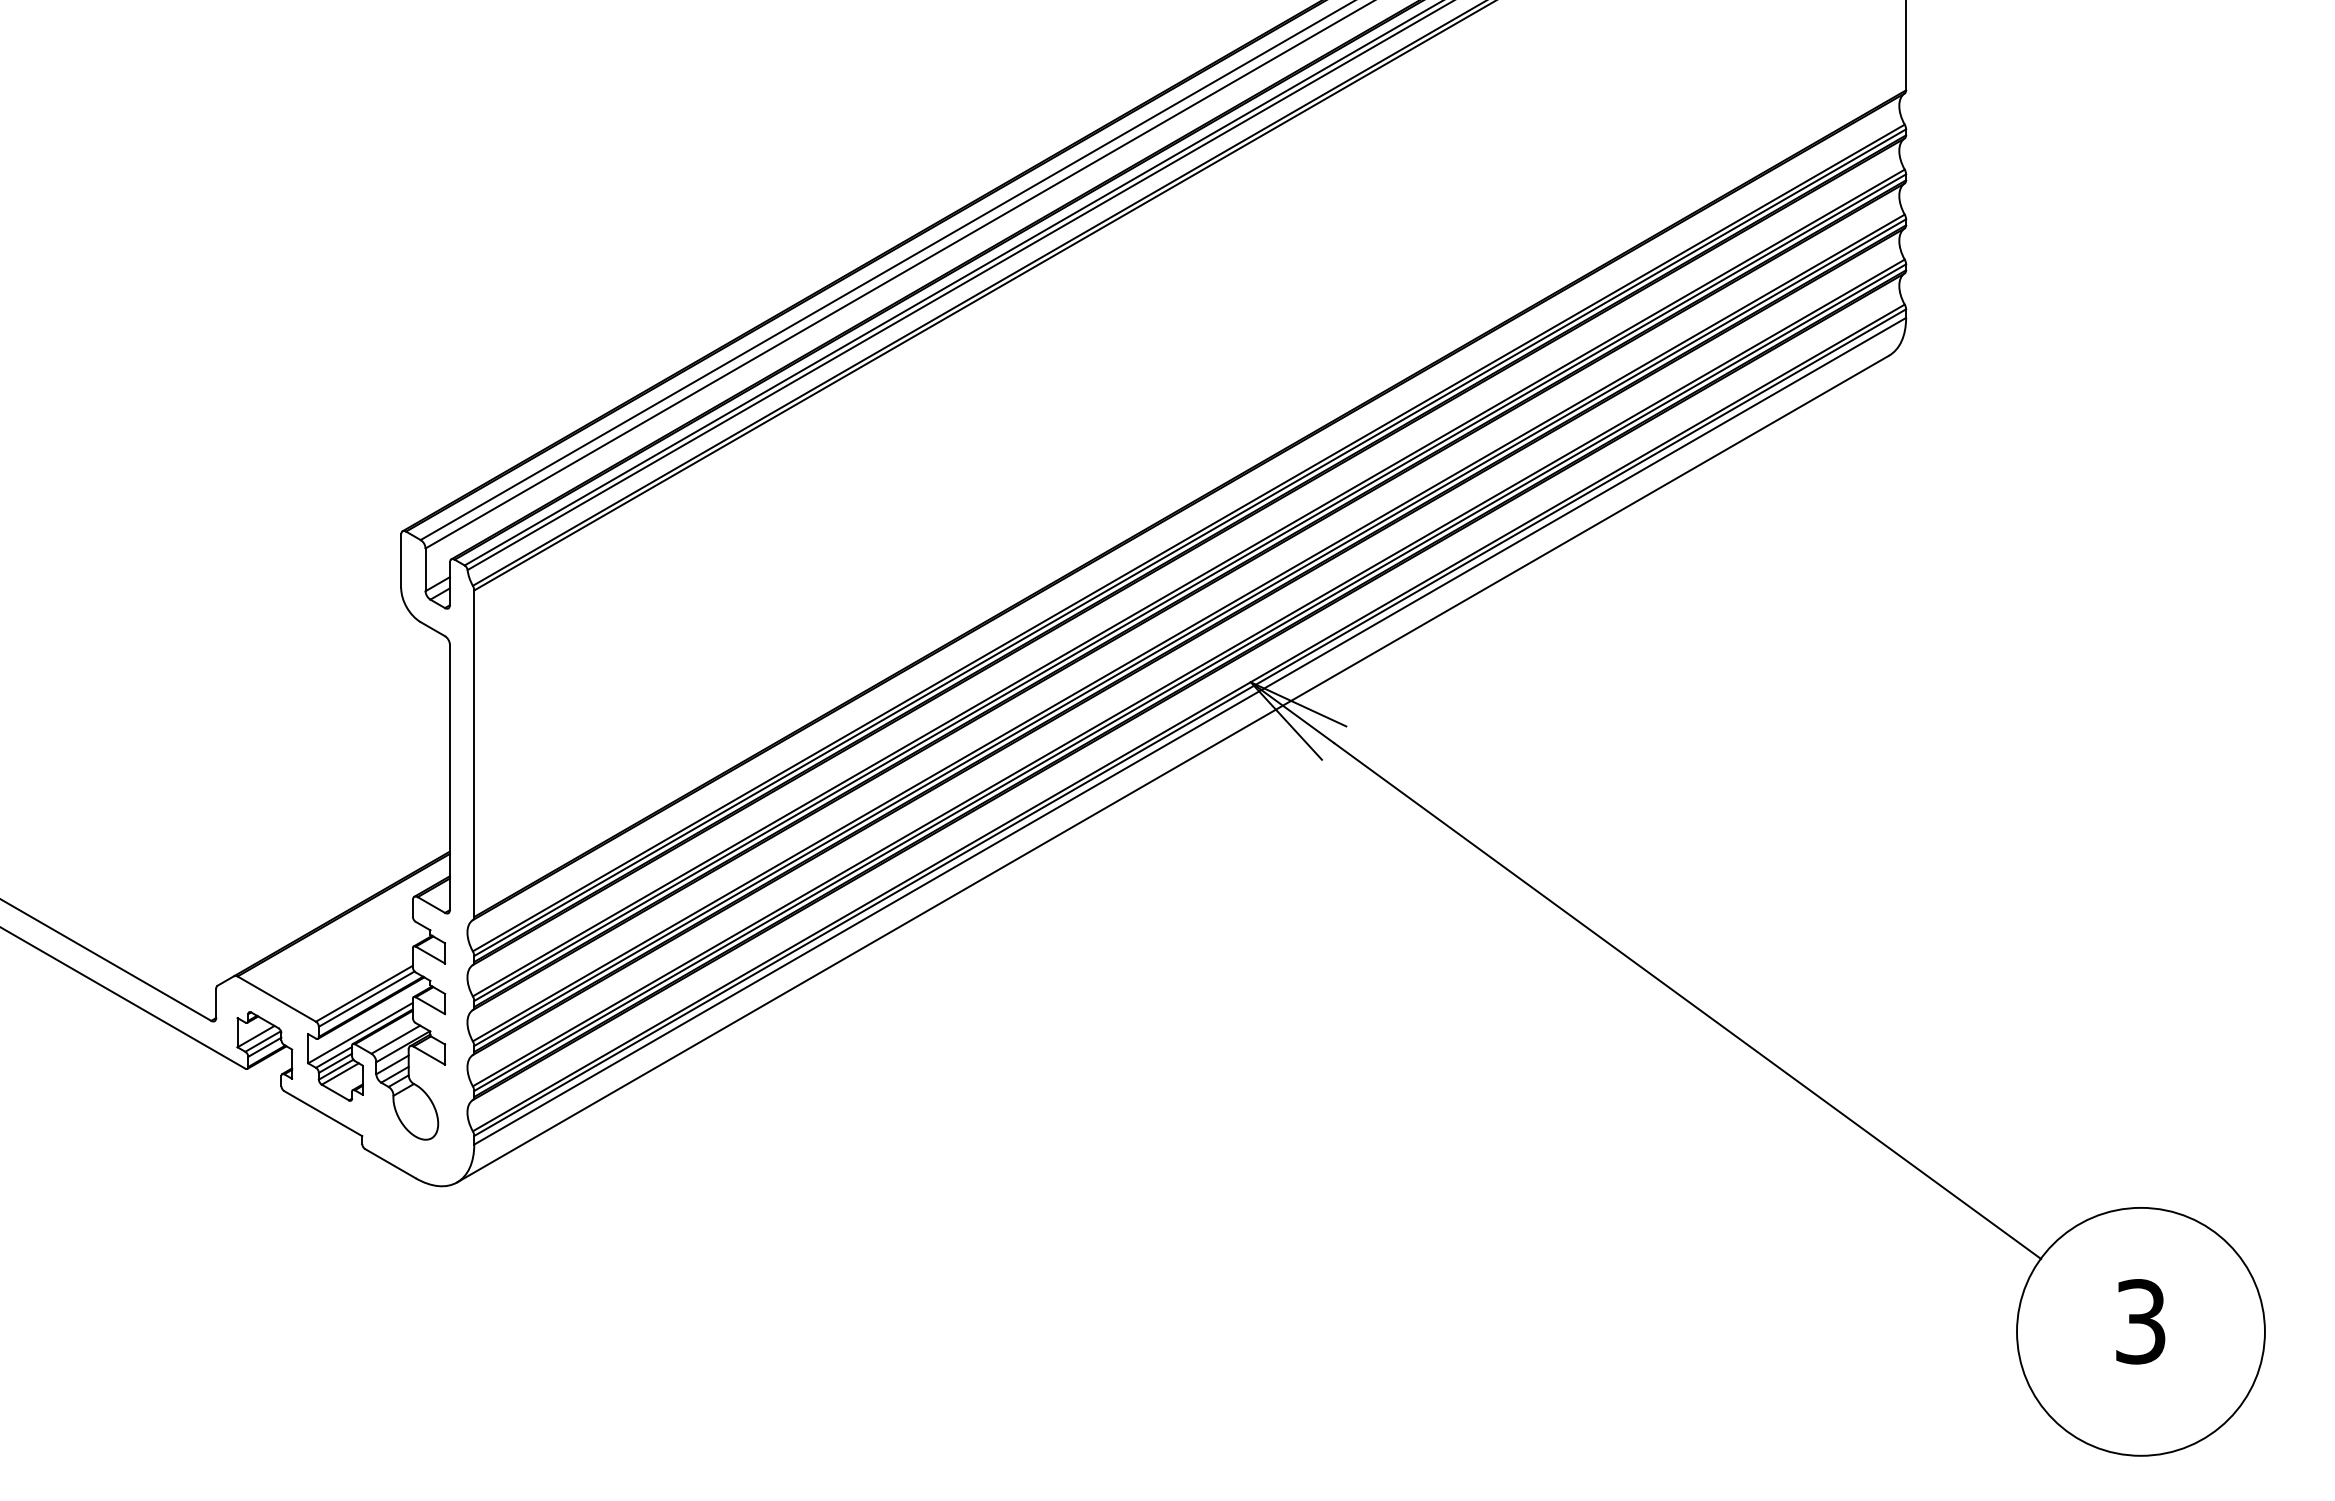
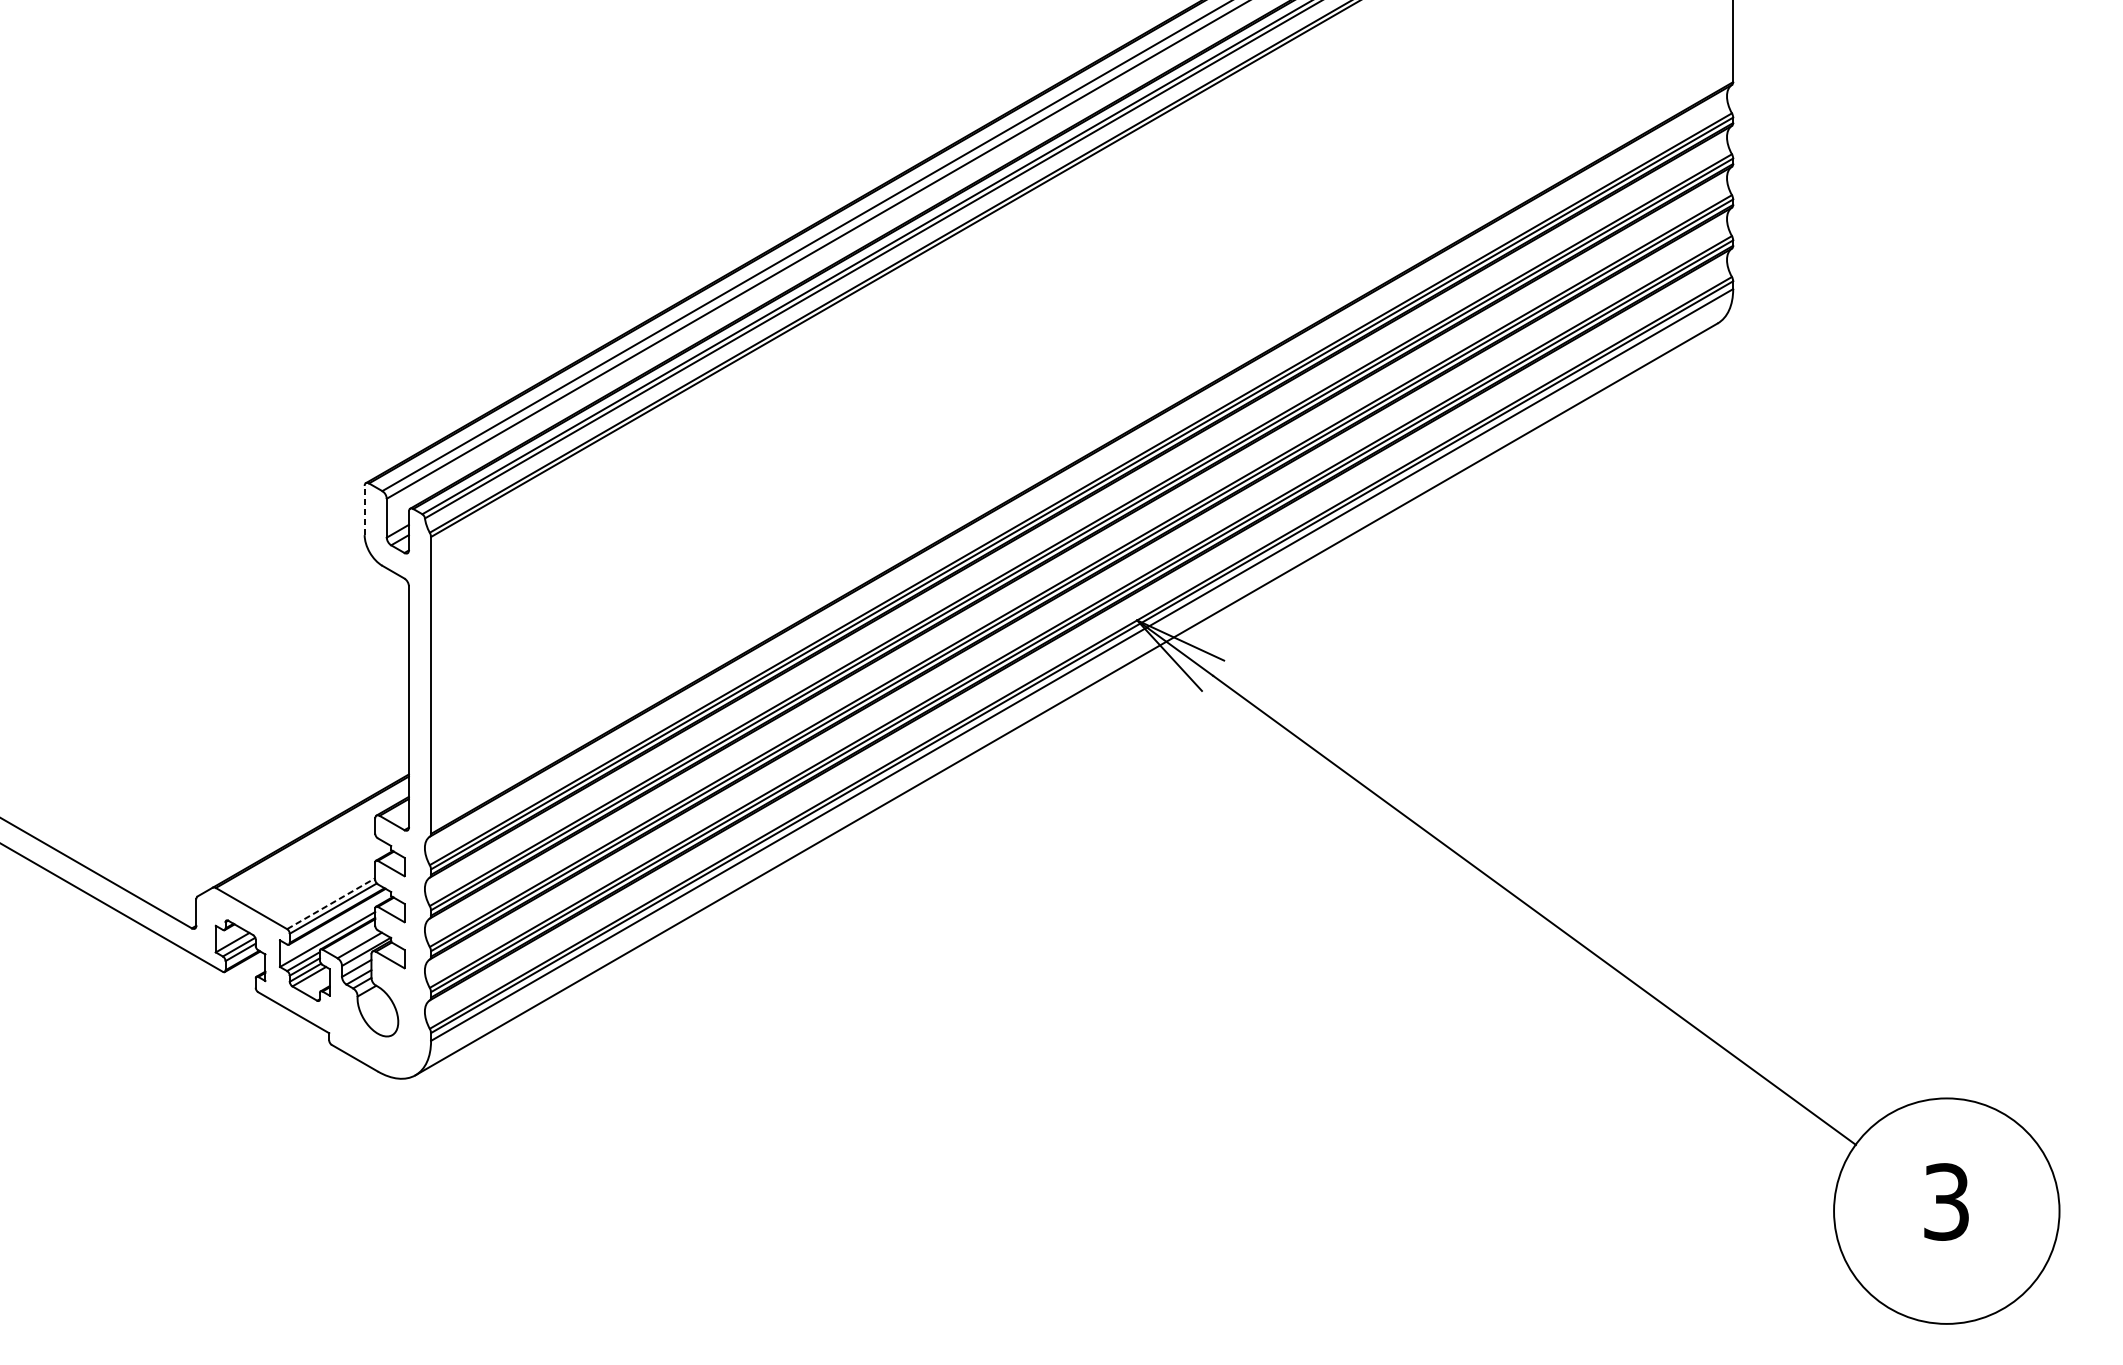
line: (401, 561) -> (364, 510), solid -> dashed
line: (364, 993) -> (331, 903), solid -> dashed

